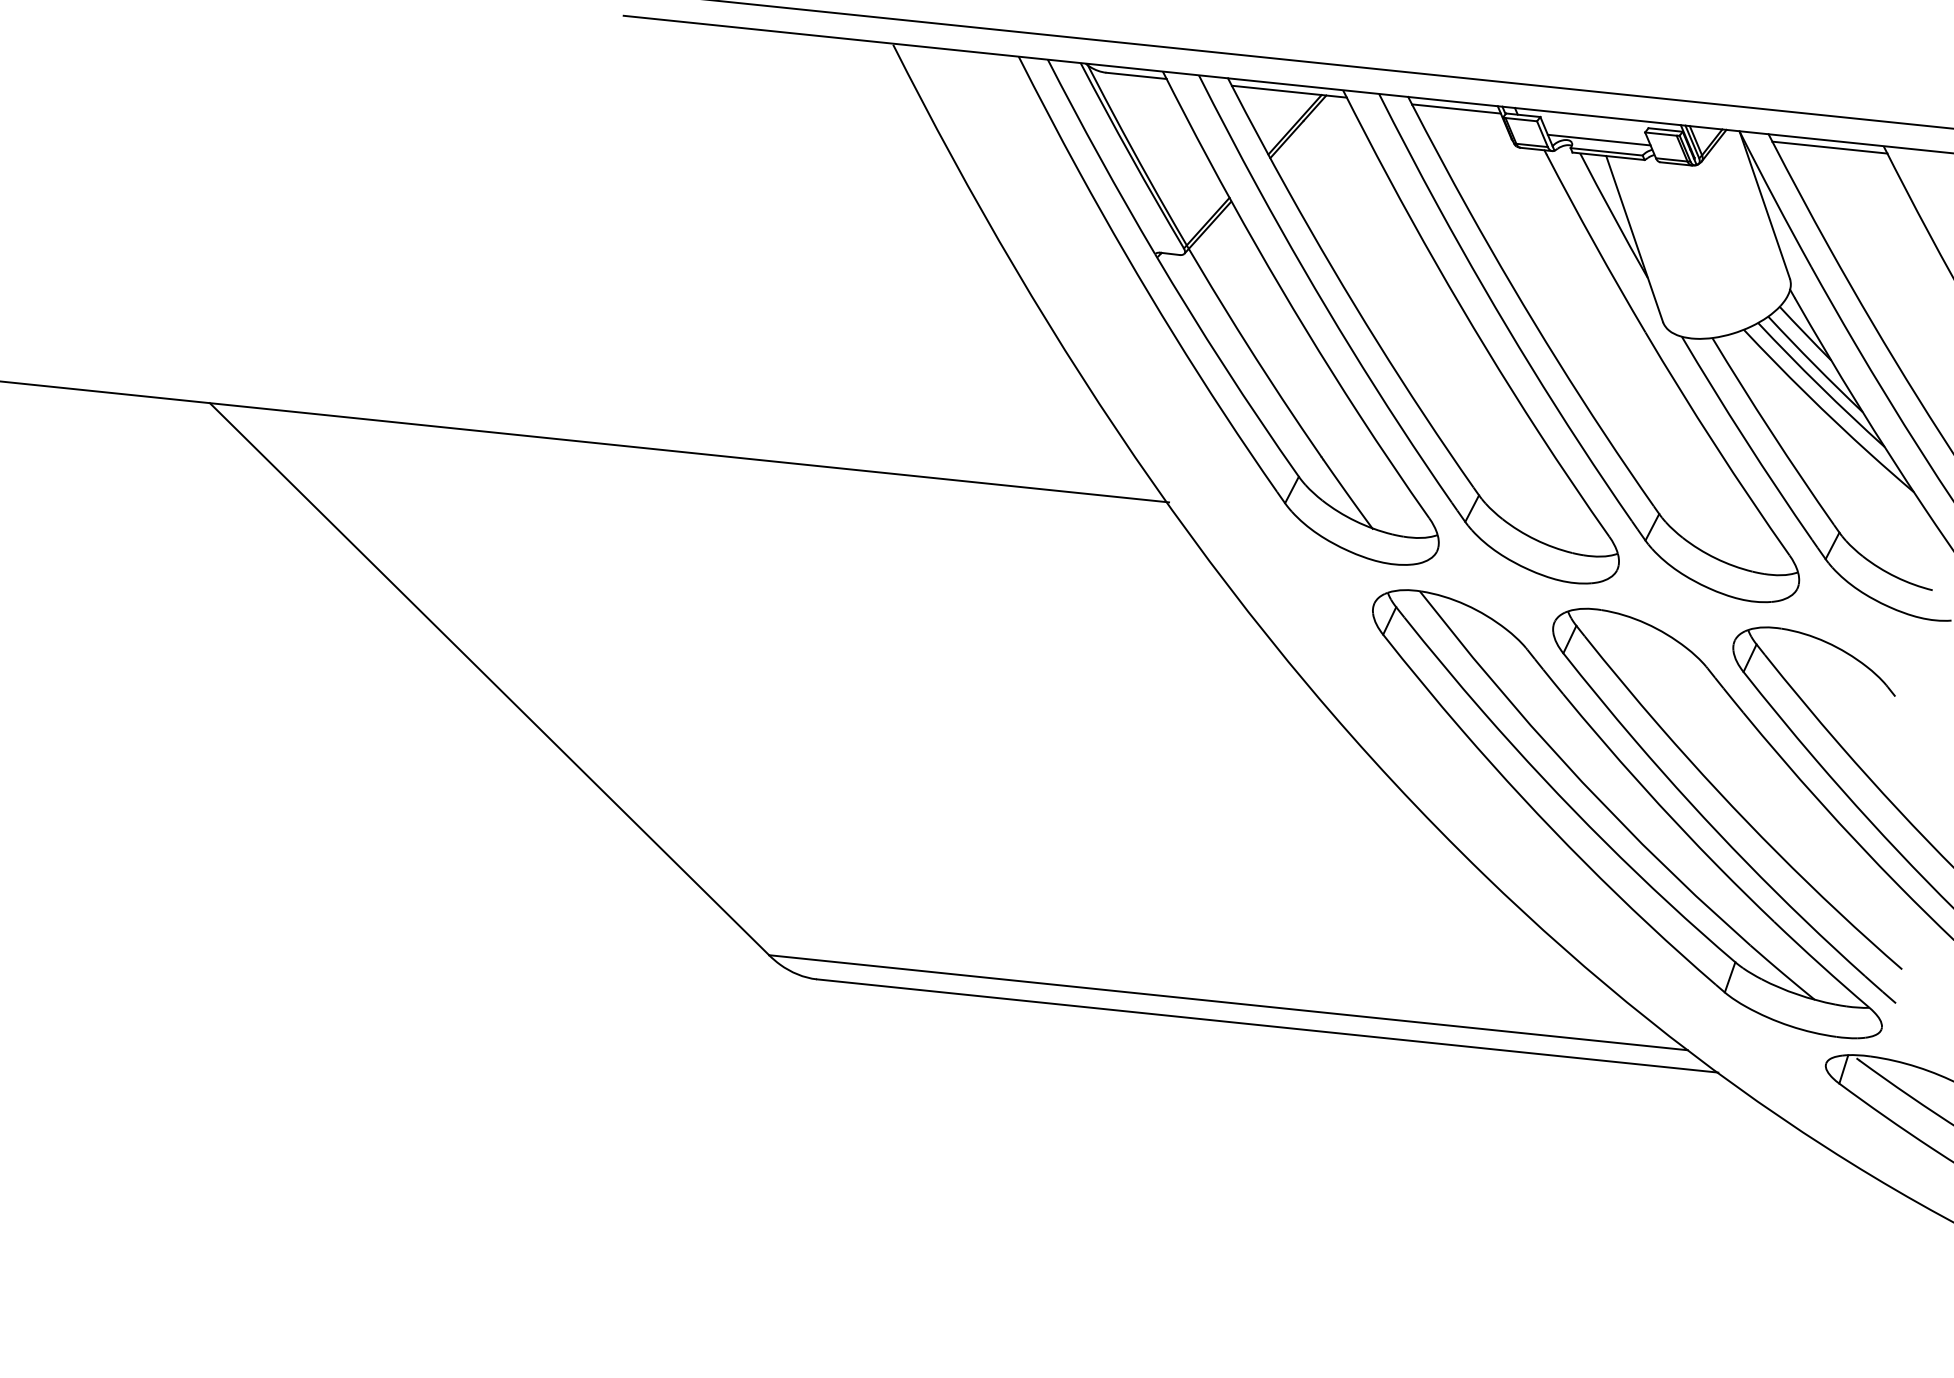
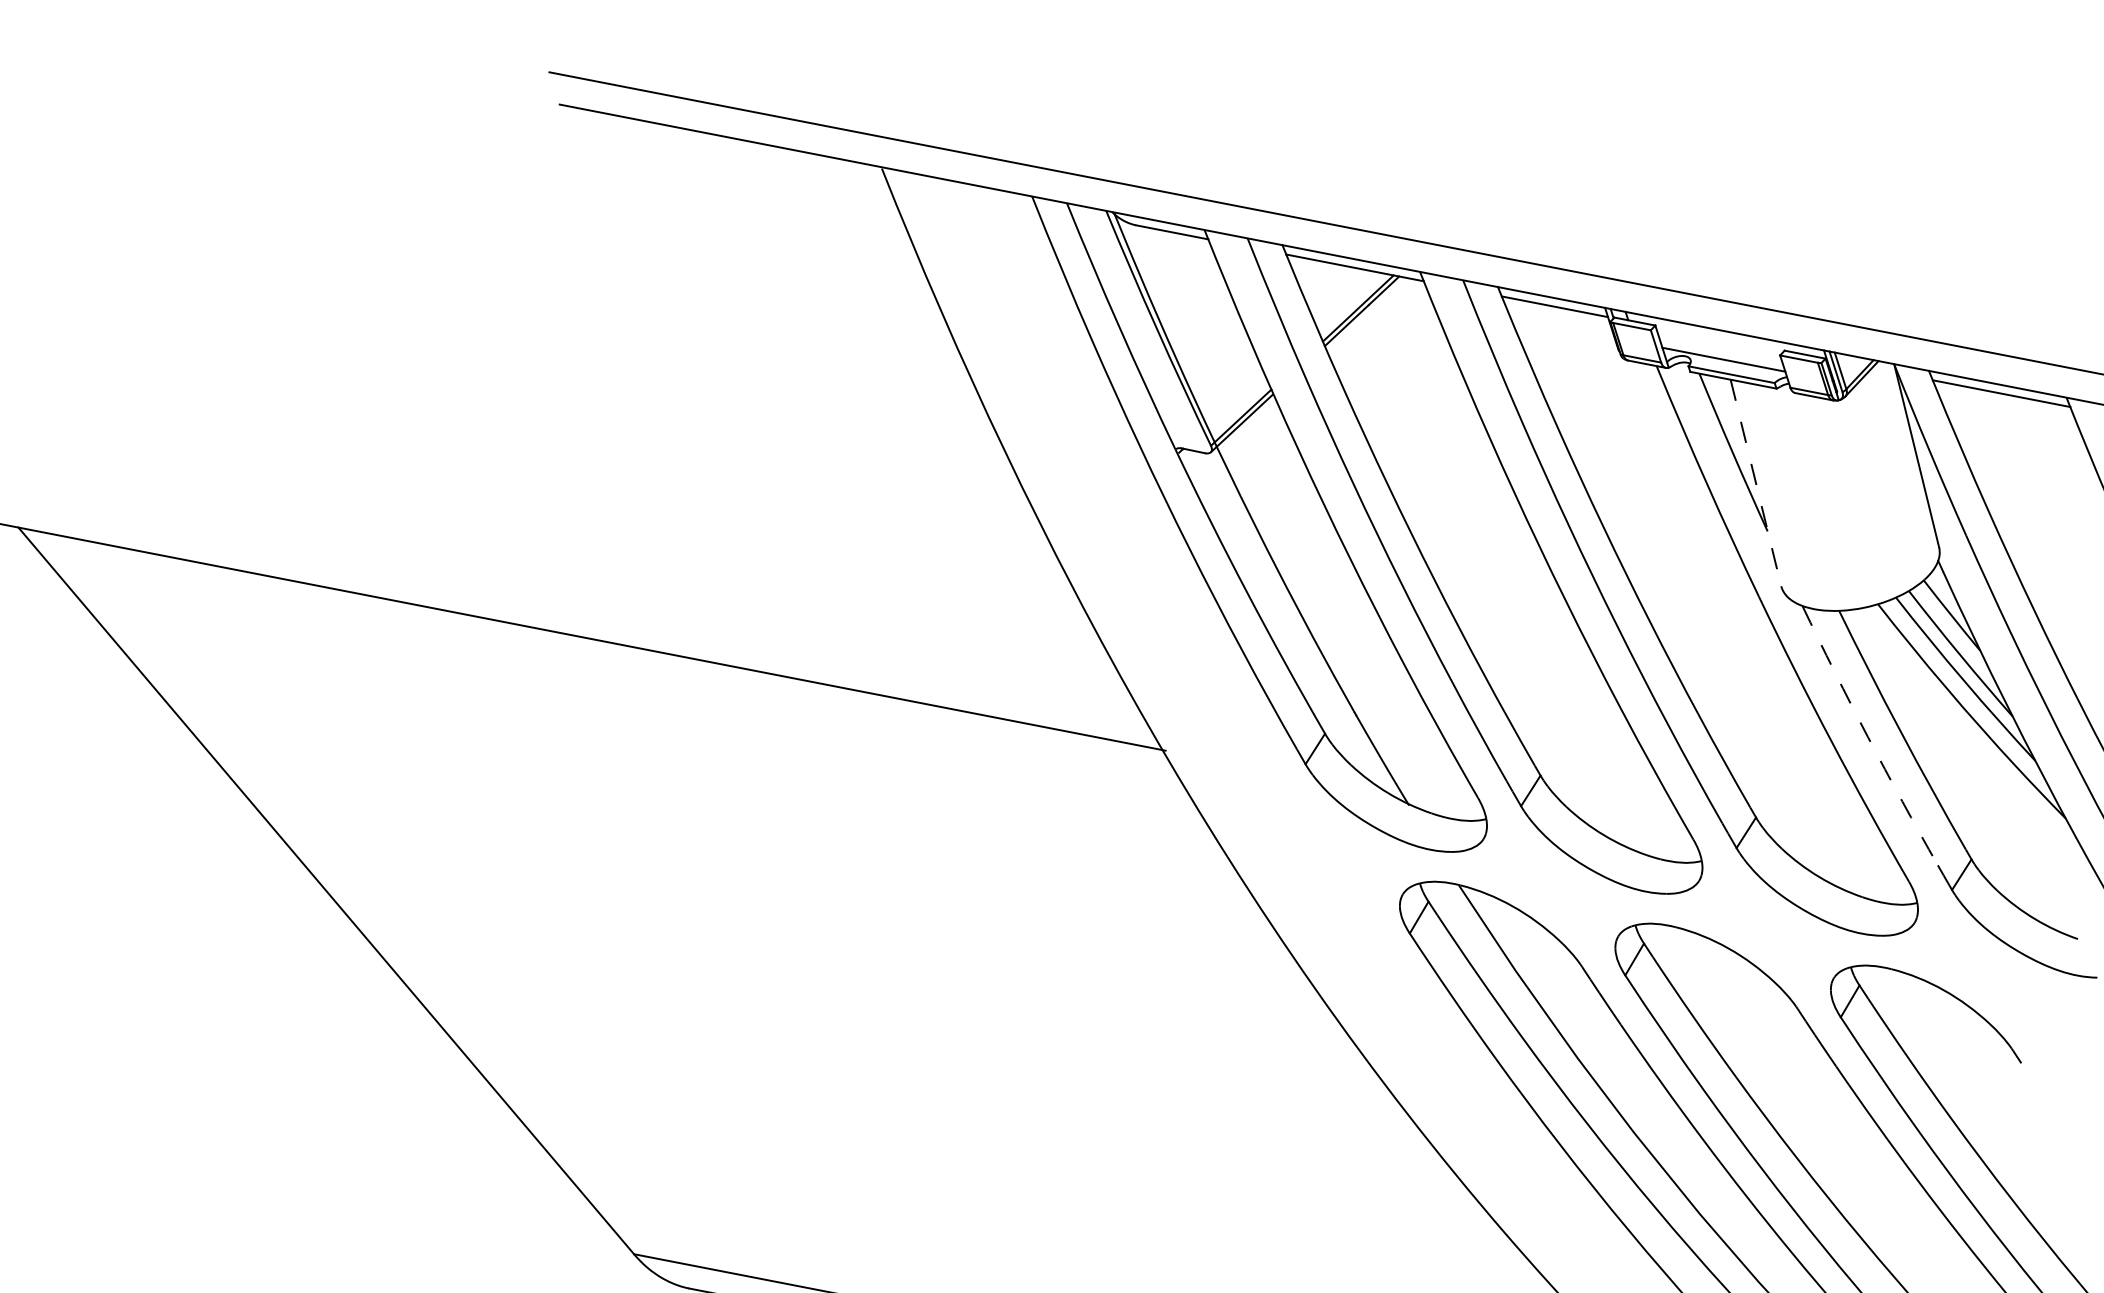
line: (1634, 239) -> (1755, 483), solid -> dashed
arc: (1745, 439) -> (1868, 736), solid -> dashed

